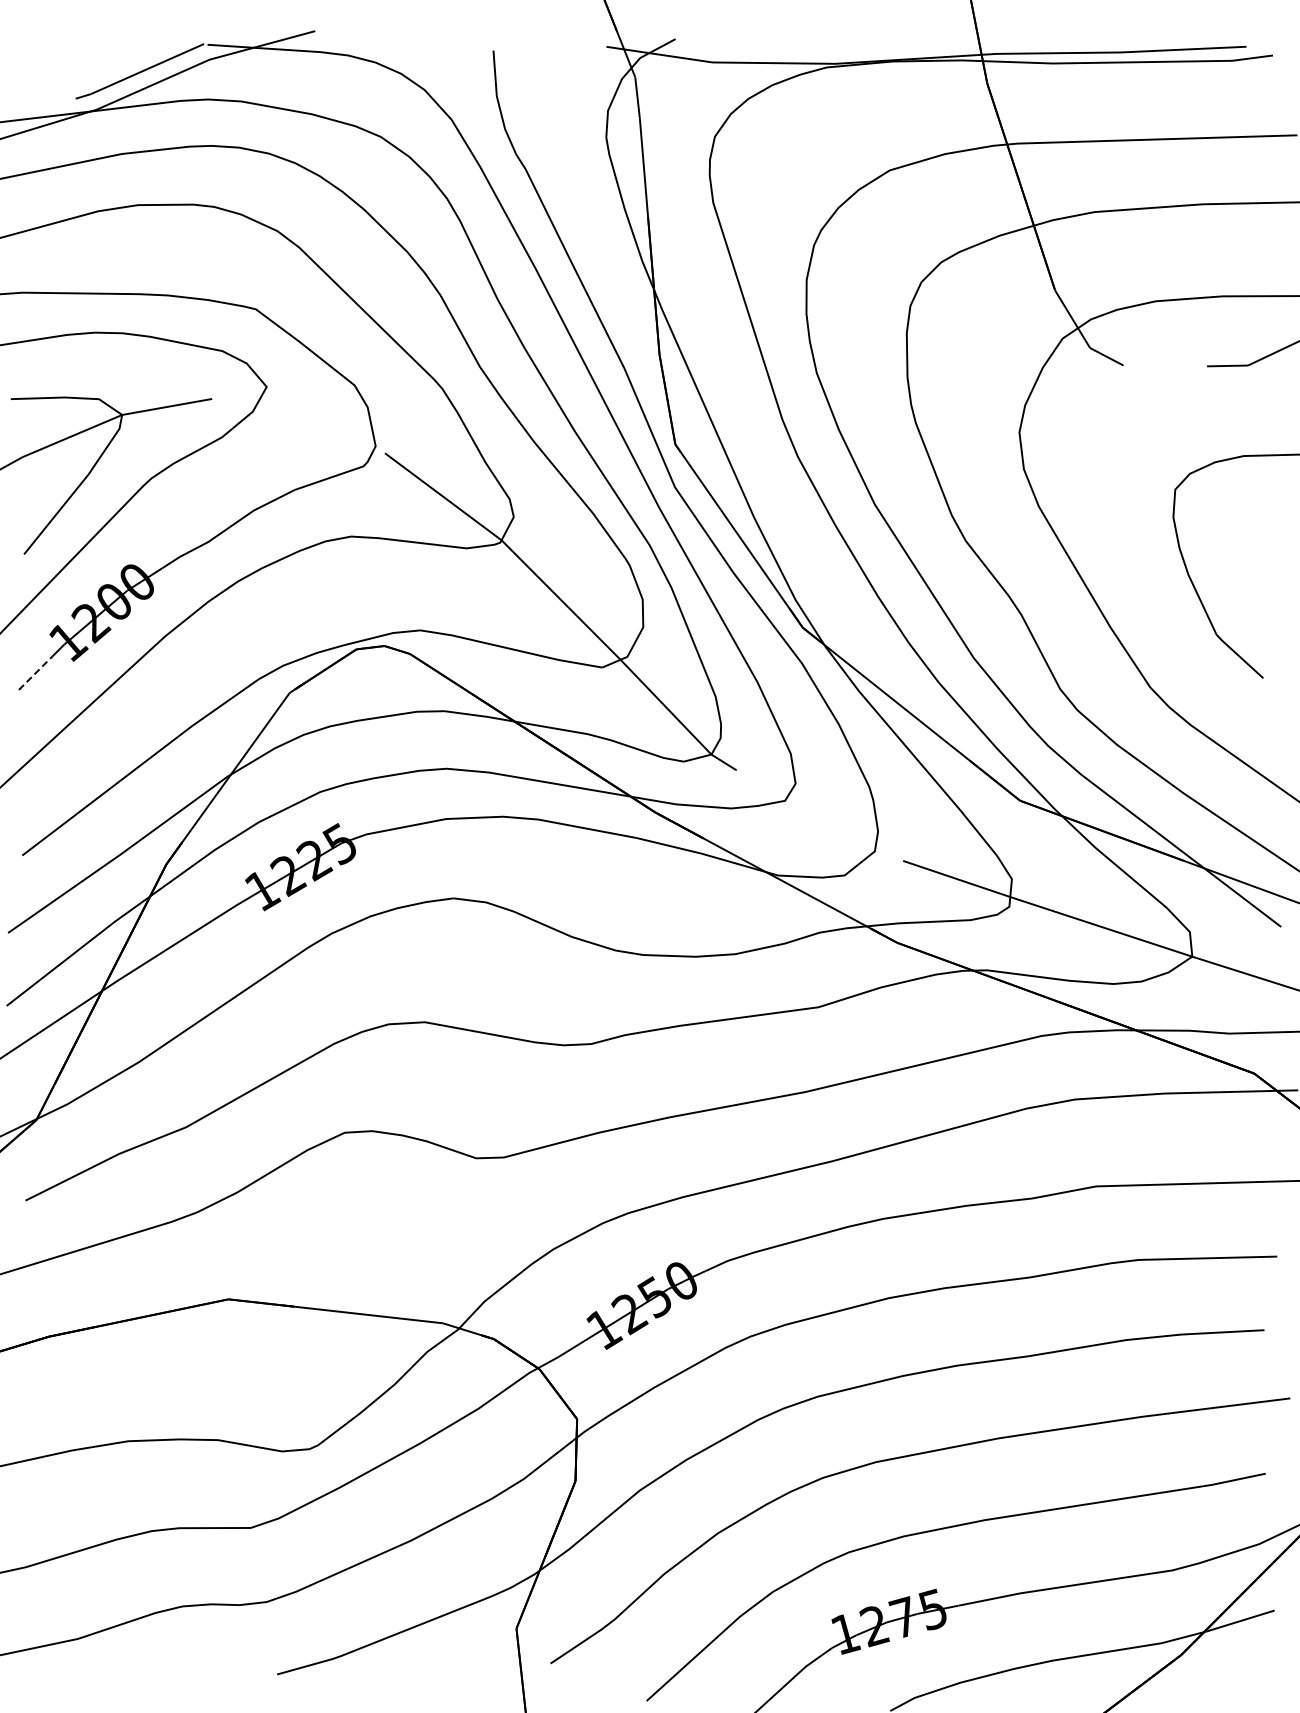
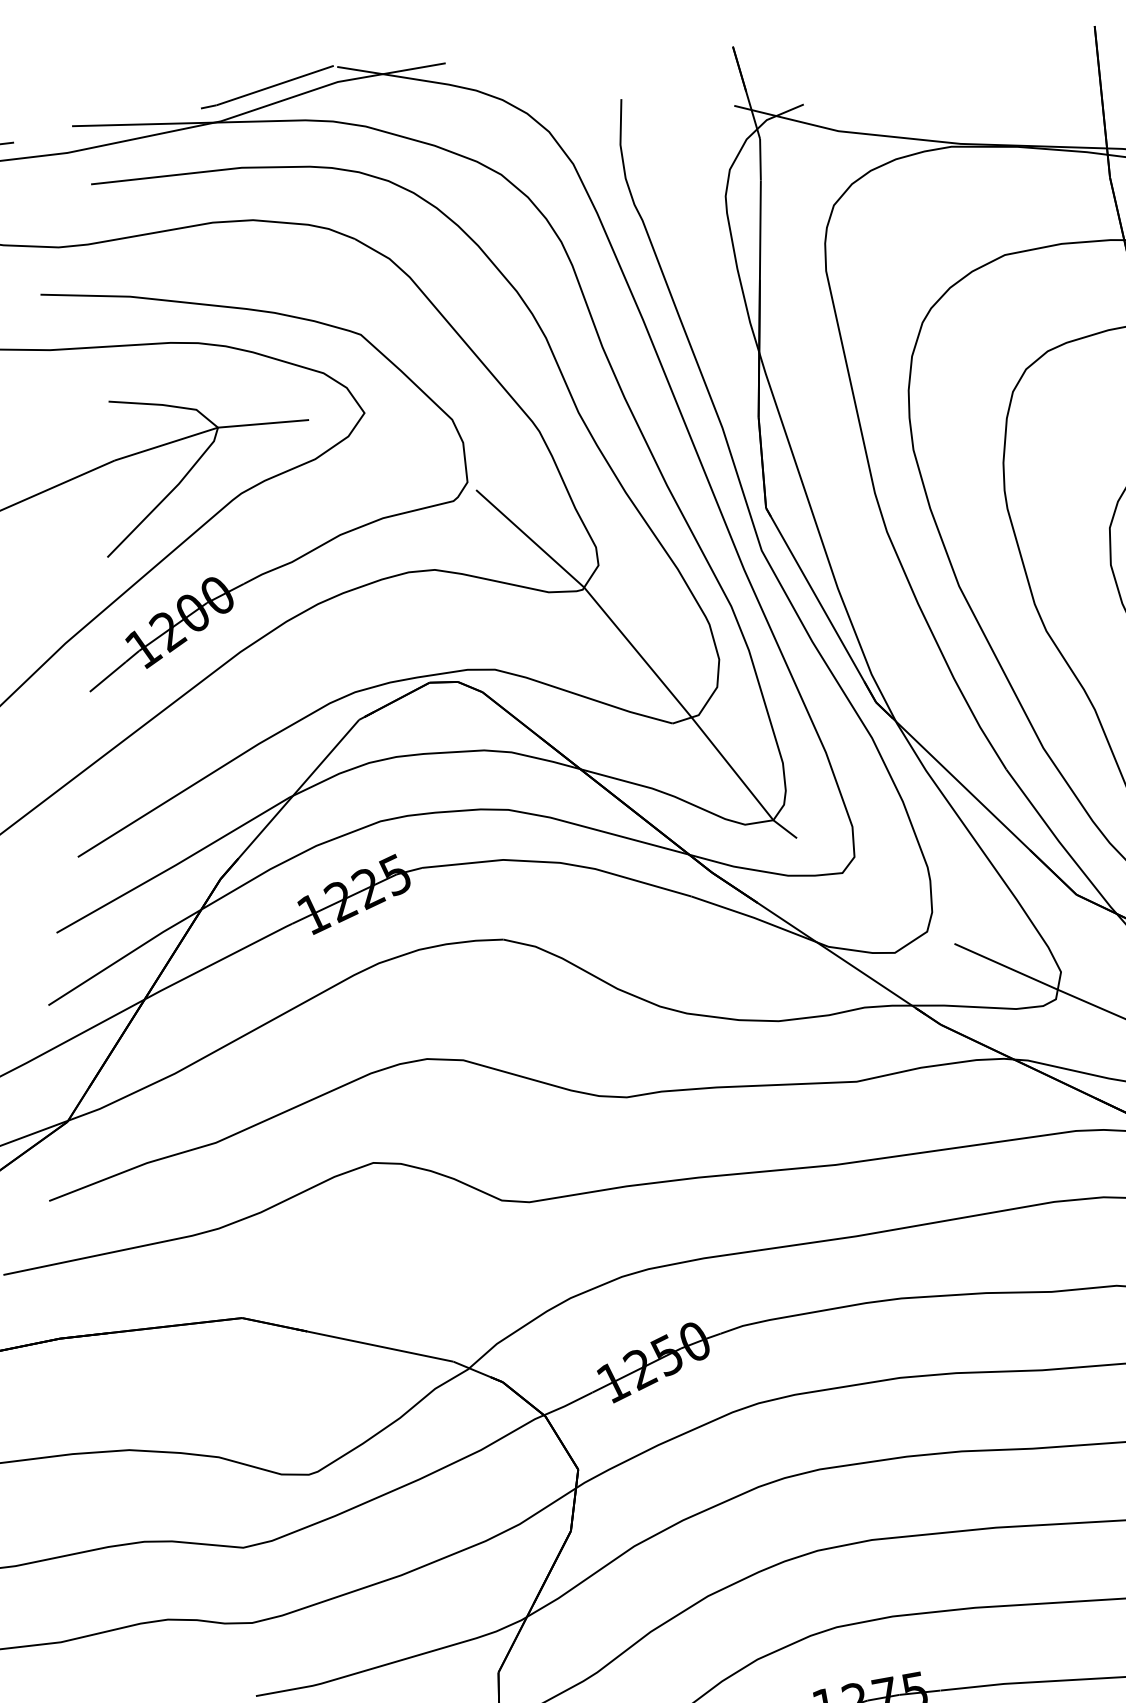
line: (35, 673) -> (107, 677), dashed -> solid

